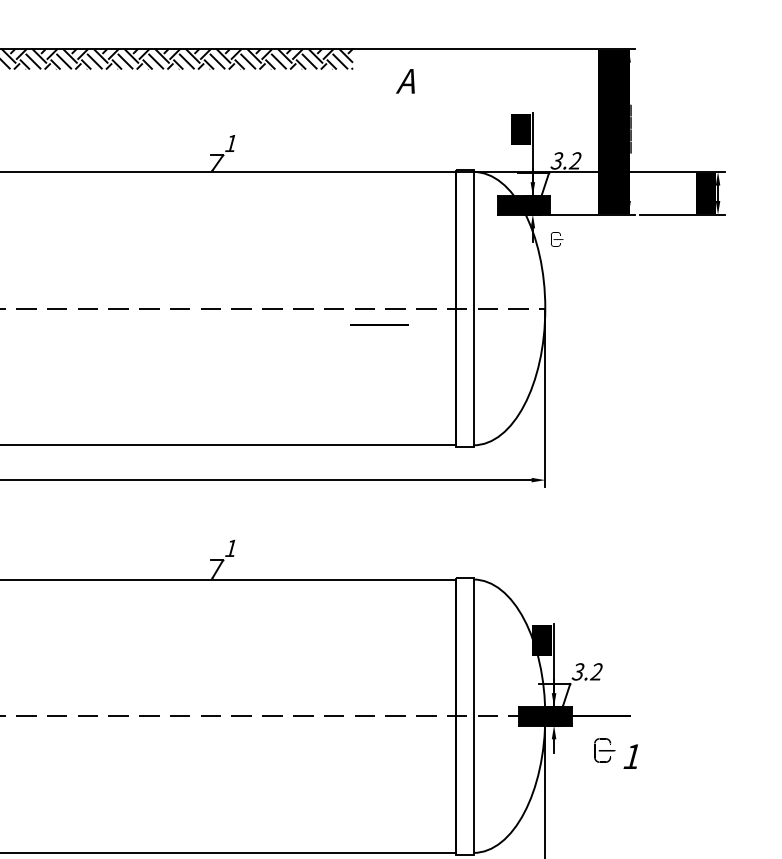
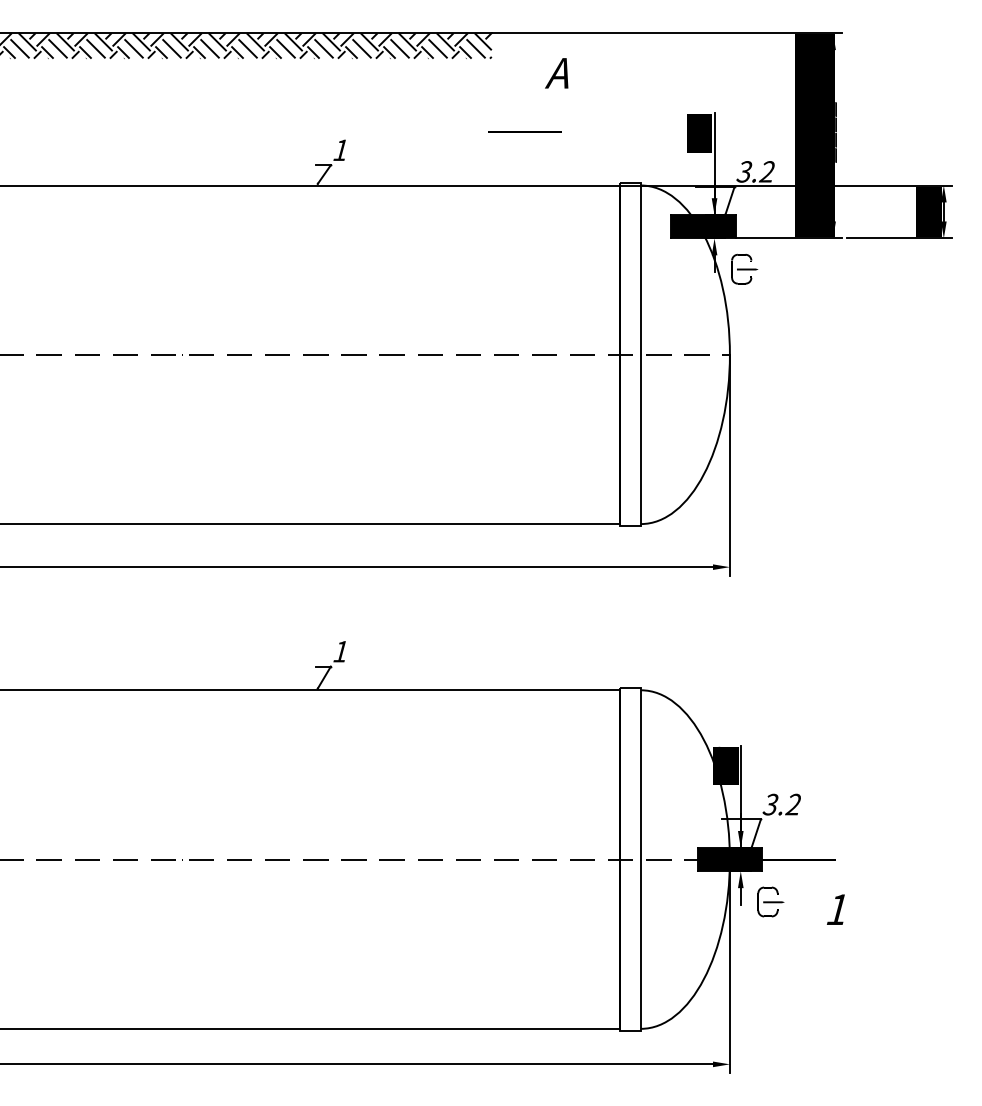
part: (557, 238) -> (744, 268), size x1.67
line: (379, 324) -> (524, 131), moved
part: (604, 750) -> (770, 901), moved

